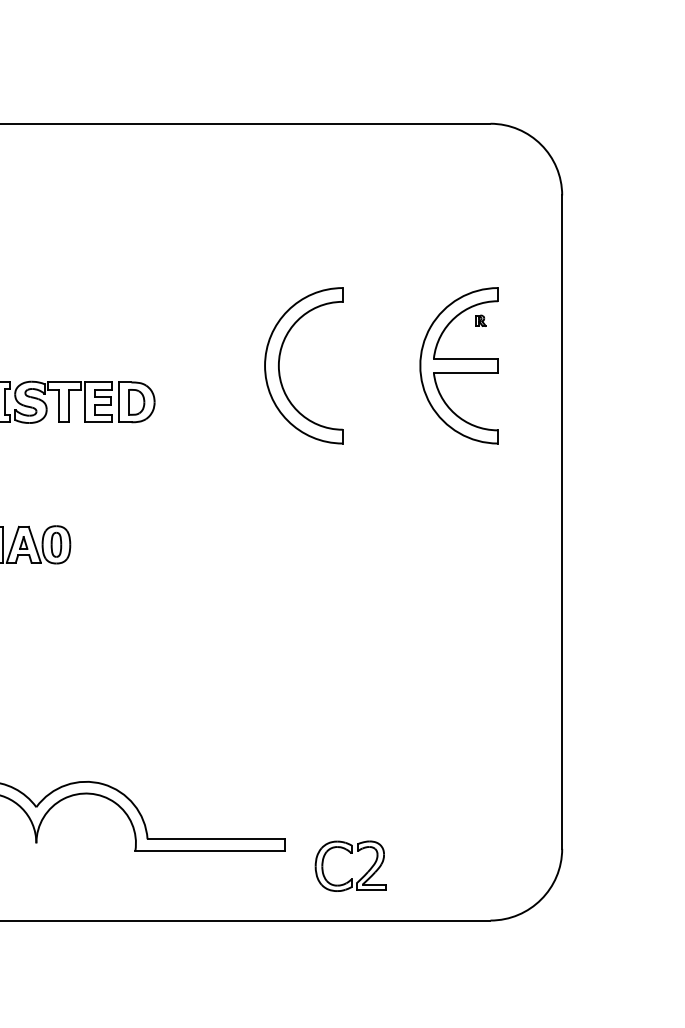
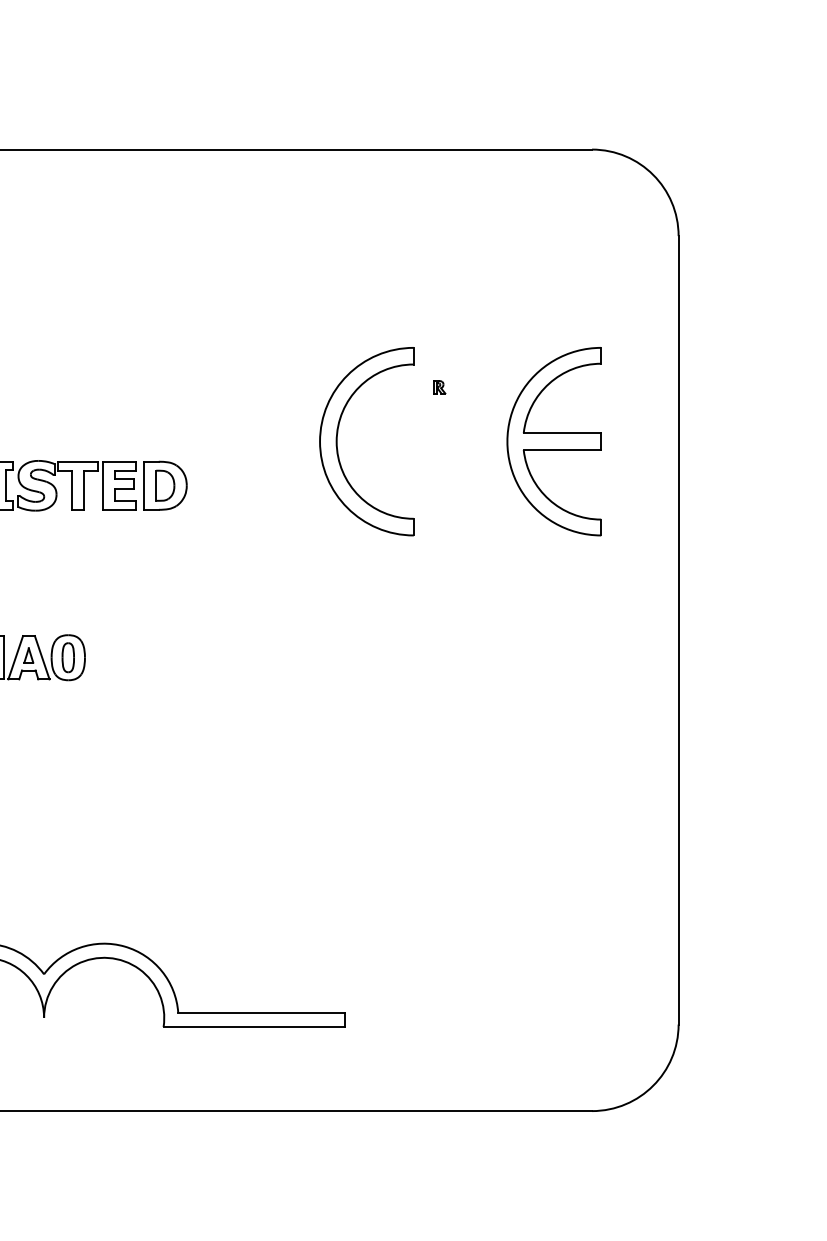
part: (480, 320) -> (439, 387), moved
part: (350, 853) -> (423, 1030), removed

